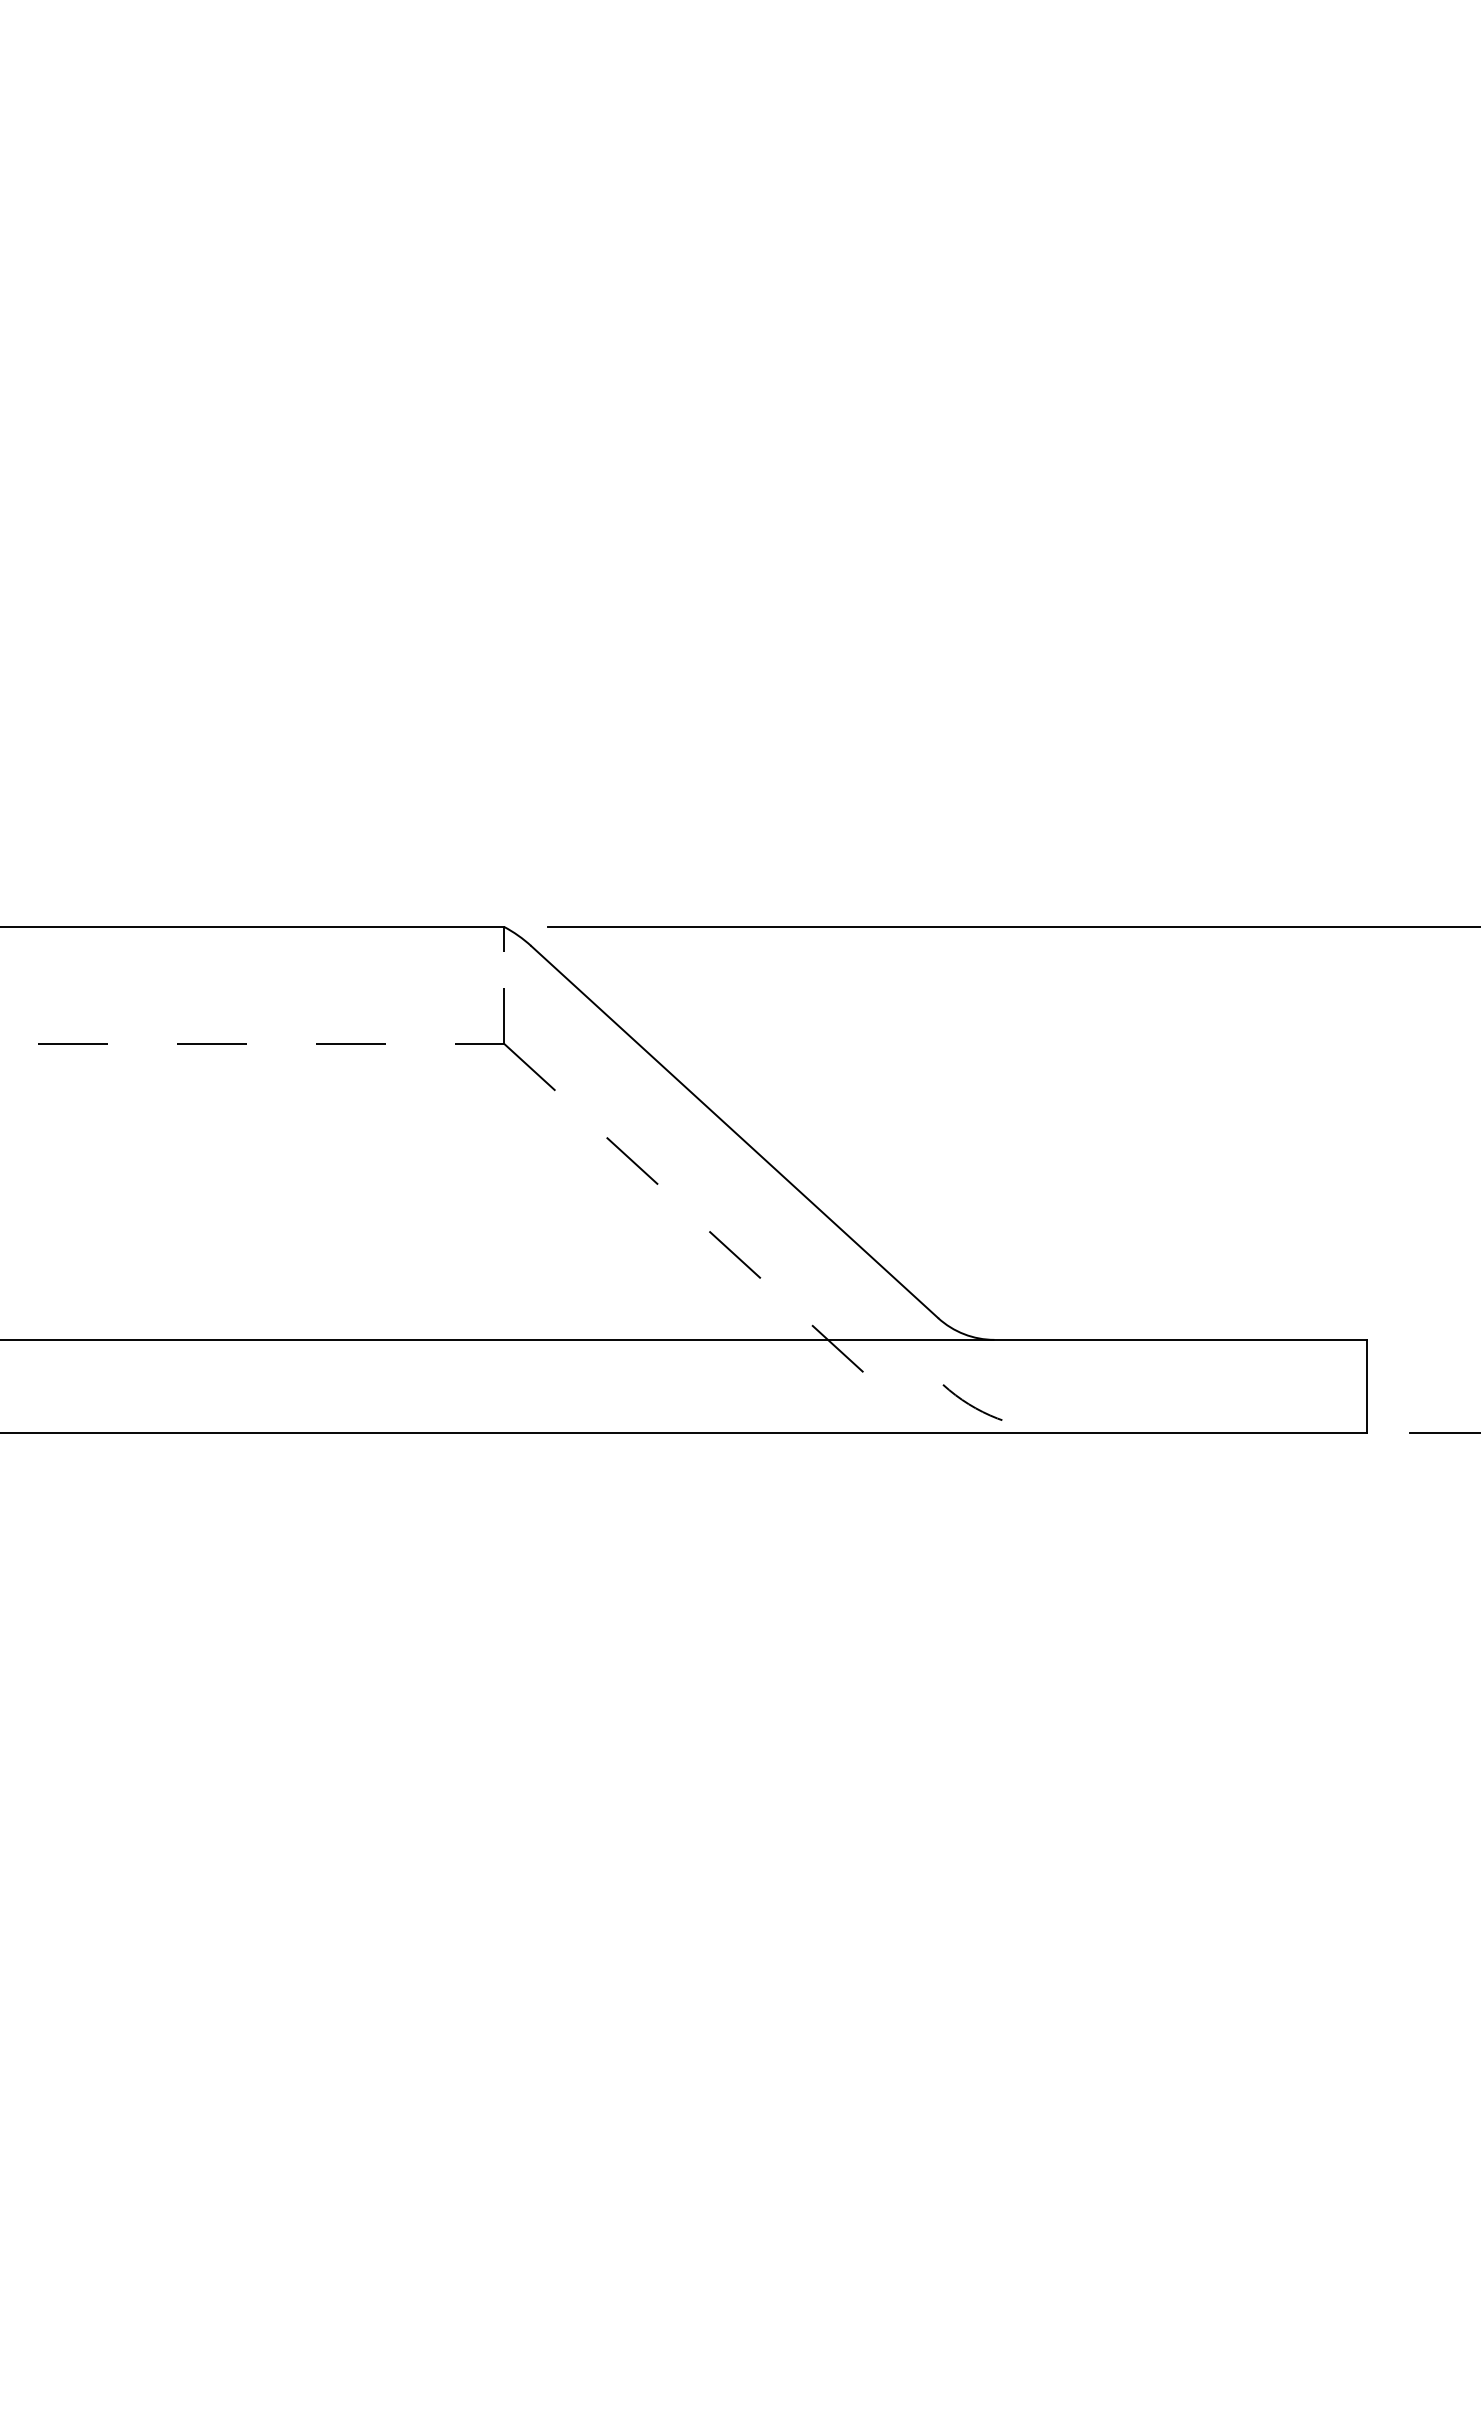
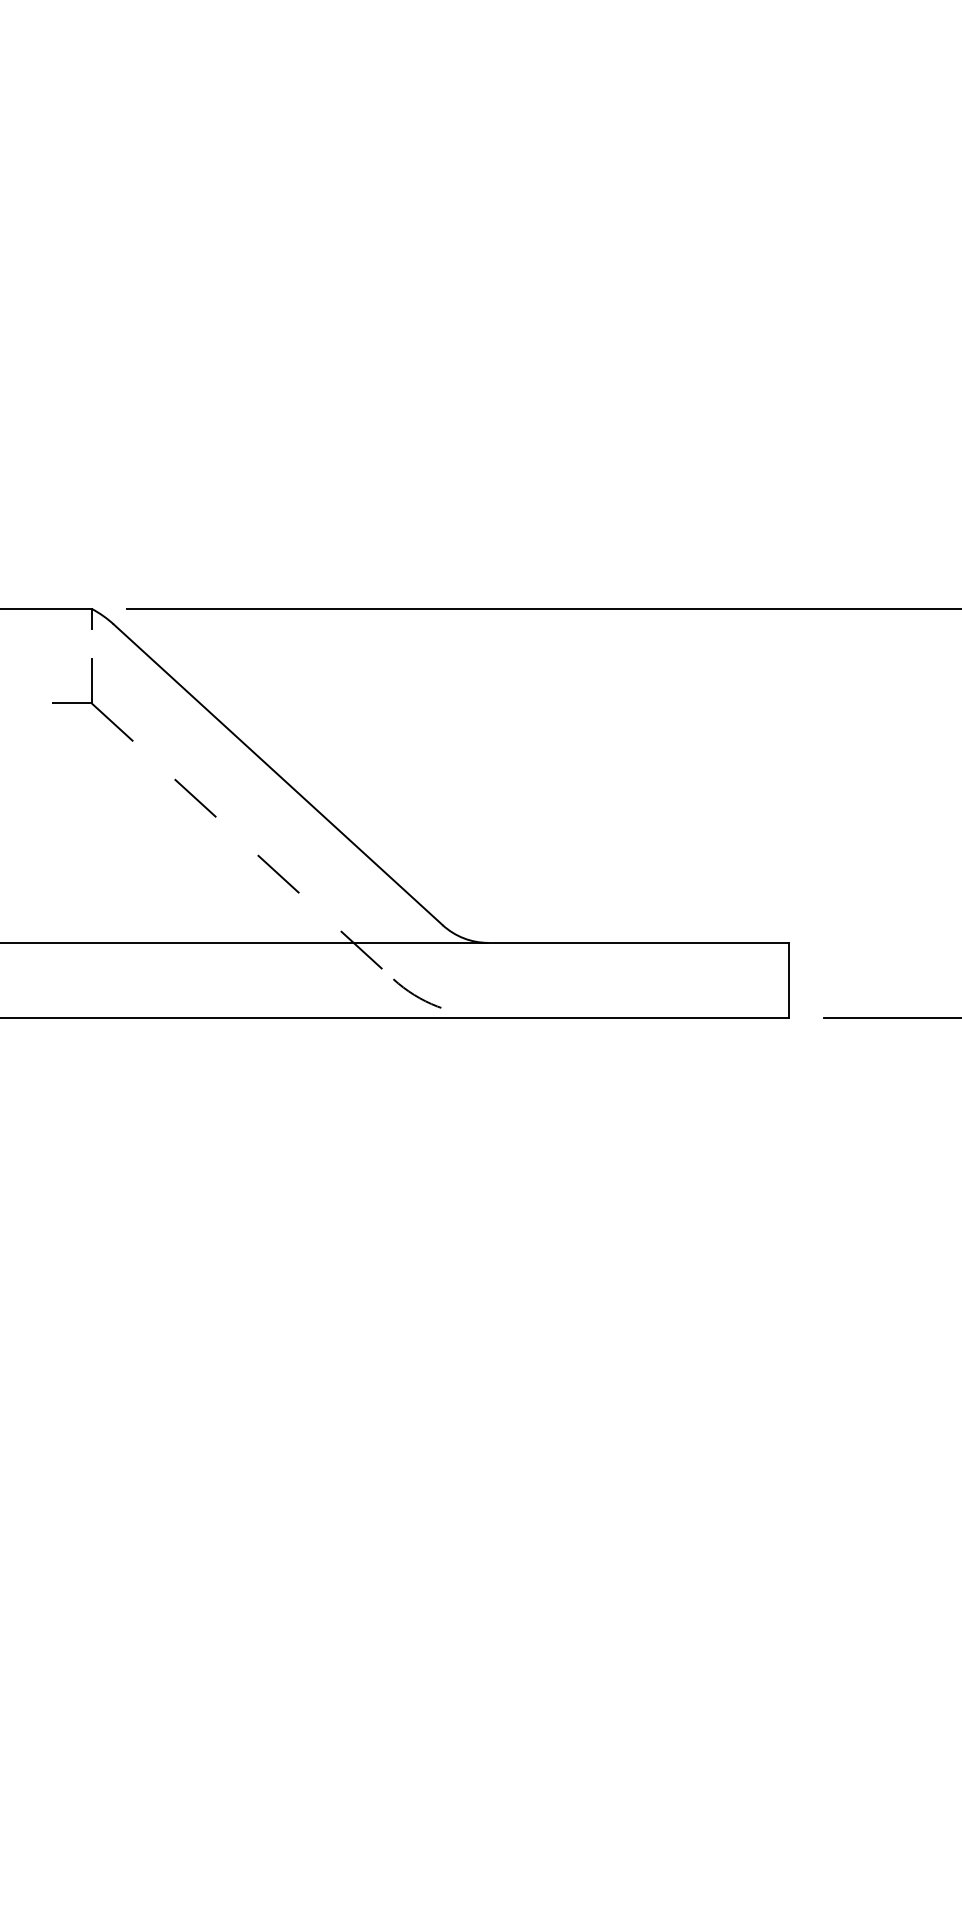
arc: (971, 1404) -> (416, 995), moved

